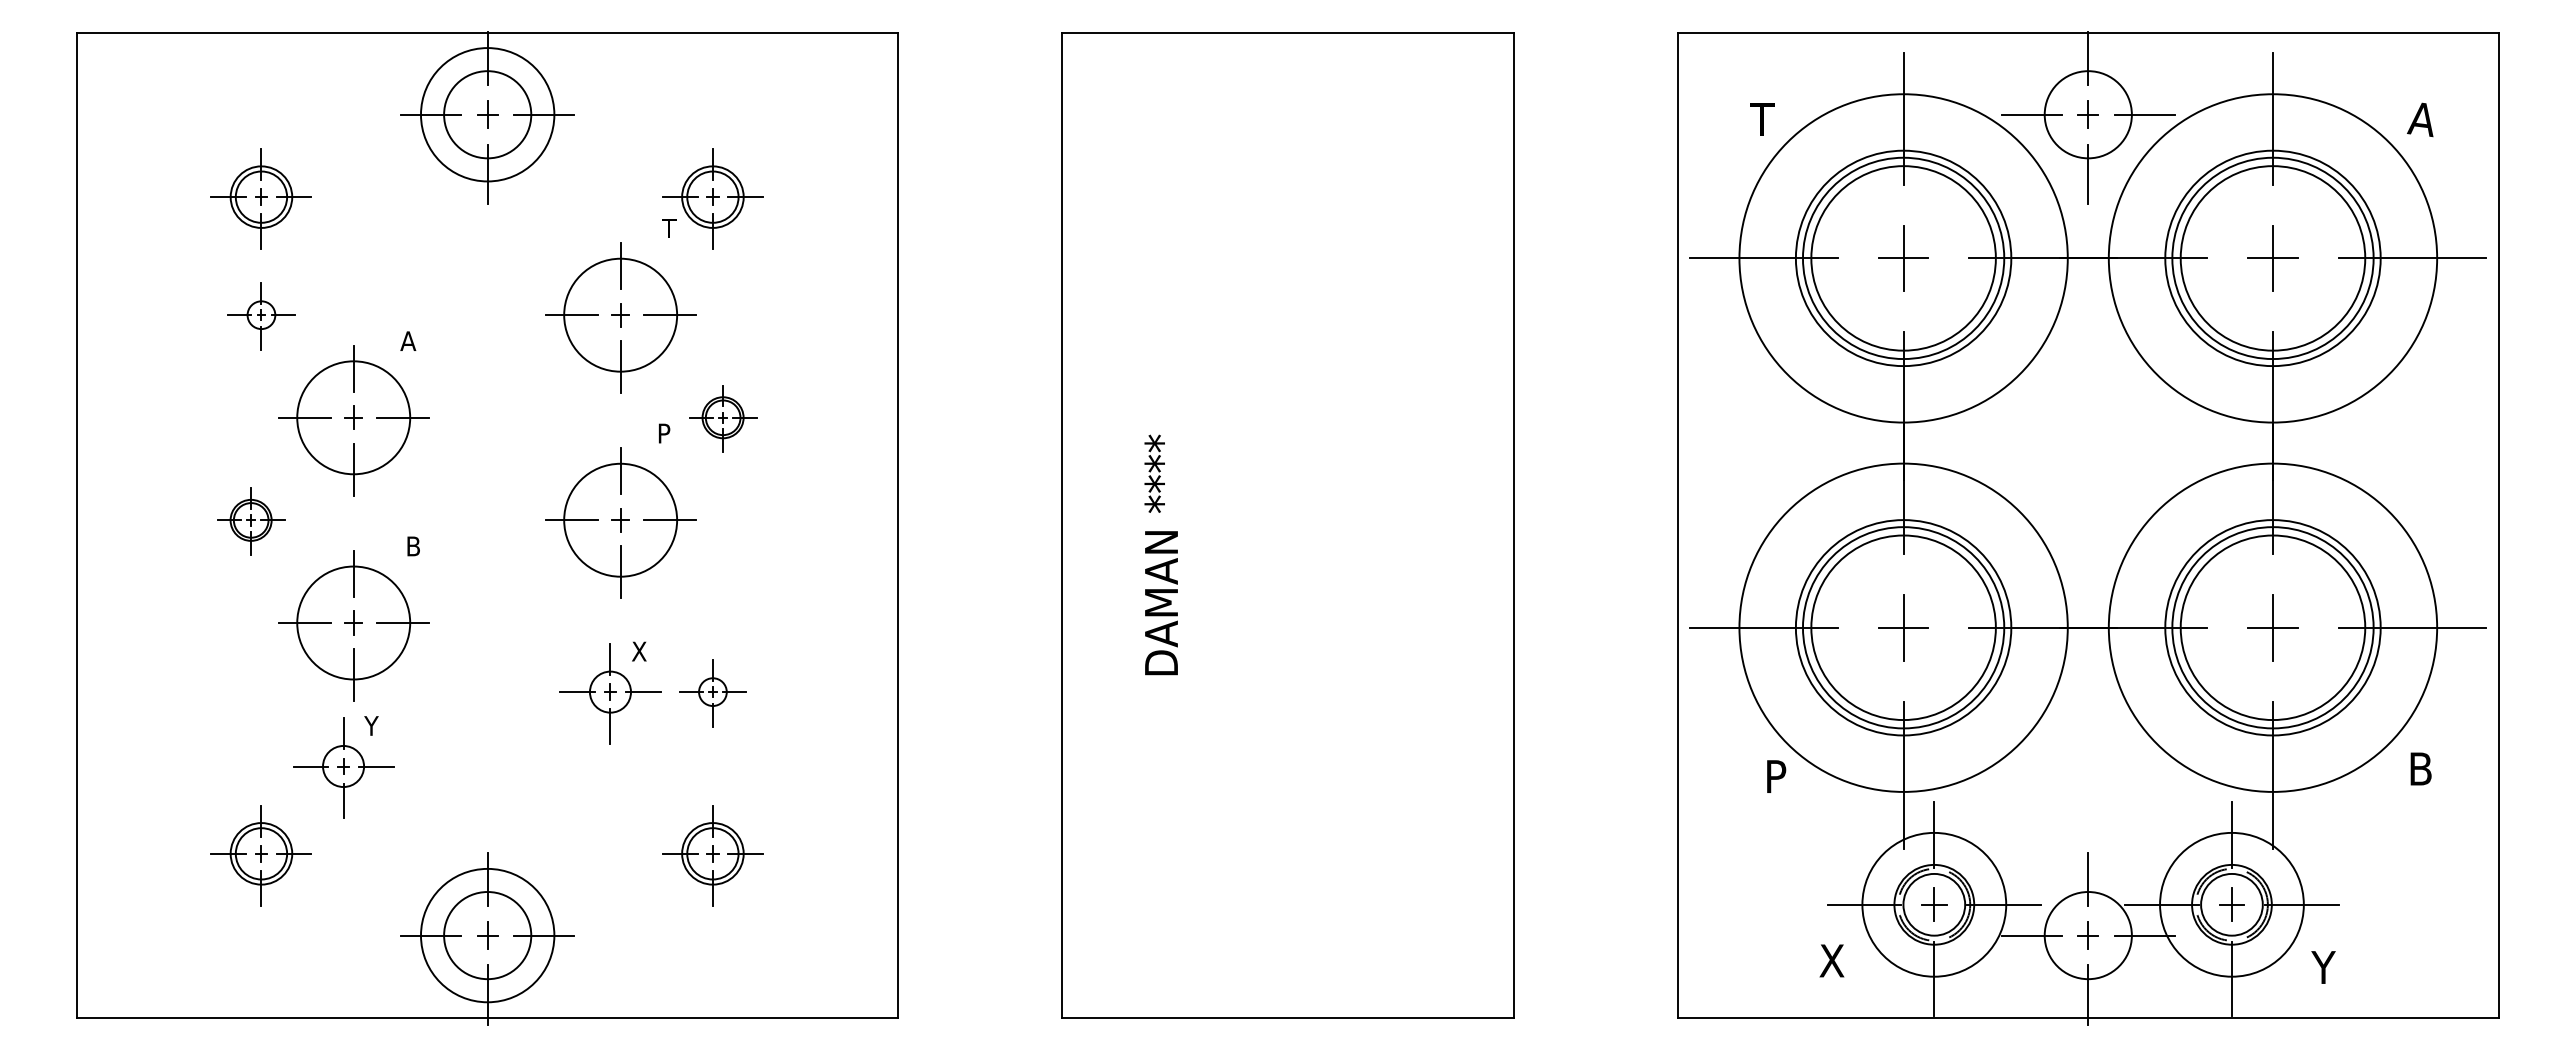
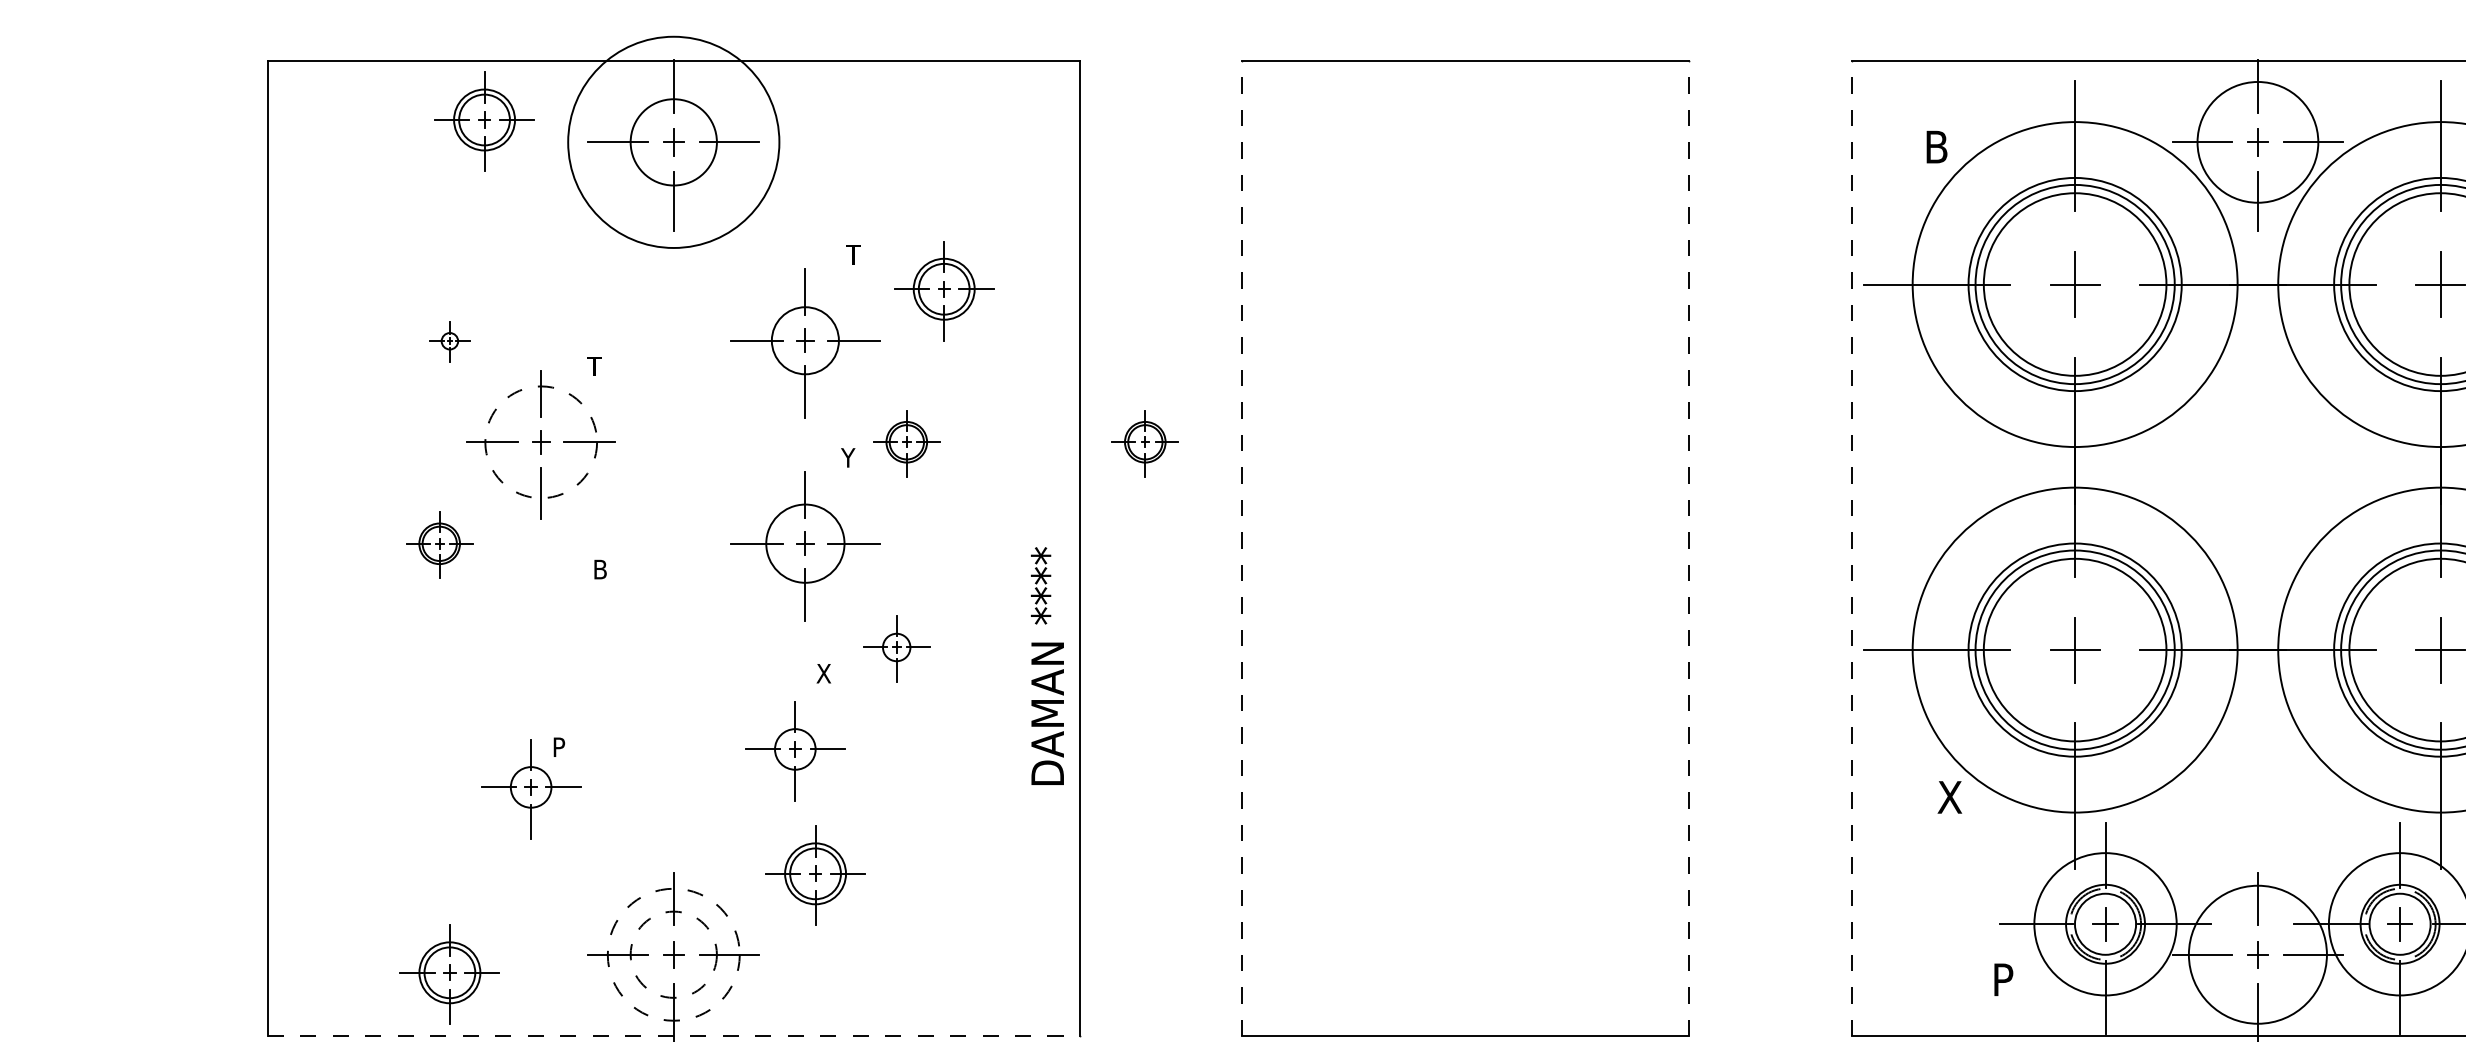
circle: (487, 114) -> (673, 142), size x1.6
circle: (2087, 114) -> (2257, 142), size x1.4
text: (1762, 119) -> (1935, 147), T -> B
part: (260, 198) -> (483, 121), moved
part: (712, 198) -> (943, 290), moved
circle: (620, 314) -> (805, 340), size x0.6
part: (261, 316) -> (449, 342), size x0.6
text: (408, 340) -> (595, 365), A -> T
circle: (353, 417) -> (540, 442), solid -> dashed
part: (964, 418) -> (1145, 442), added
text: (663, 433) -> (847, 457), P -> Y
circle: (620, 519) -> (805, 542), size x0.7
line: (1062, 524) -> (1242, 547), solid -> dashed
line: (1513, 524) -> (1689, 547), solid -> dashed
line: (1677, 524) -> (1851, 547), solid -> dashed
text: (1160, 554) -> (1046, 665), moved
part: (353, 625) -> (540, 647), removed
part: (610, 693) -> (795, 750), moved
part: (712, 693) -> (896, 648), moved
text: (371, 725) -> (558, 746), Y -> P
text: (1776, 776) -> (1949, 797), P -> X
part: (260, 855) -> (448, 974), moved
part: (712, 855) -> (815, 875), moved
circle: (487, 935) -> (673, 954), solid -> dashed
circle: (487, 935) -> (673, 954), solid -> dashed
circle: (2087, 935) -> (2257, 954), size x1.6
text: (1831, 960) -> (2003, 979), X -> P
line: (488, 1017) -> (674, 1035), solid -> dashed

